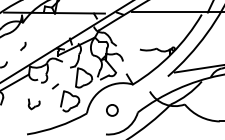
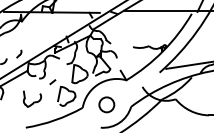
part: (23, 45) -> (19, 53), moved
part: (34, 103) -> (32, 98), size x1.67
circle: (111, 110) -> (106, 104), size x1.43

